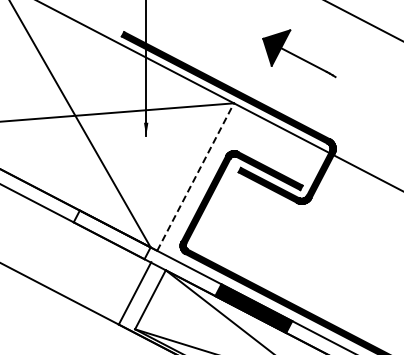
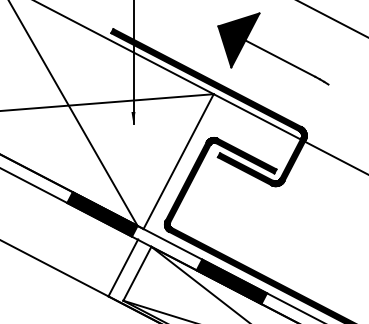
part: (299, 53) -> (273, 48), size x1.67
line: (195, 176) -> (178, 161), dashed -> solid
fill: (111, 234) -> (101, 214), added

